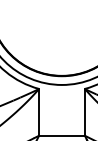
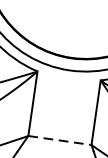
line: (62, 135) -> (60, 140), solid -> dashed

